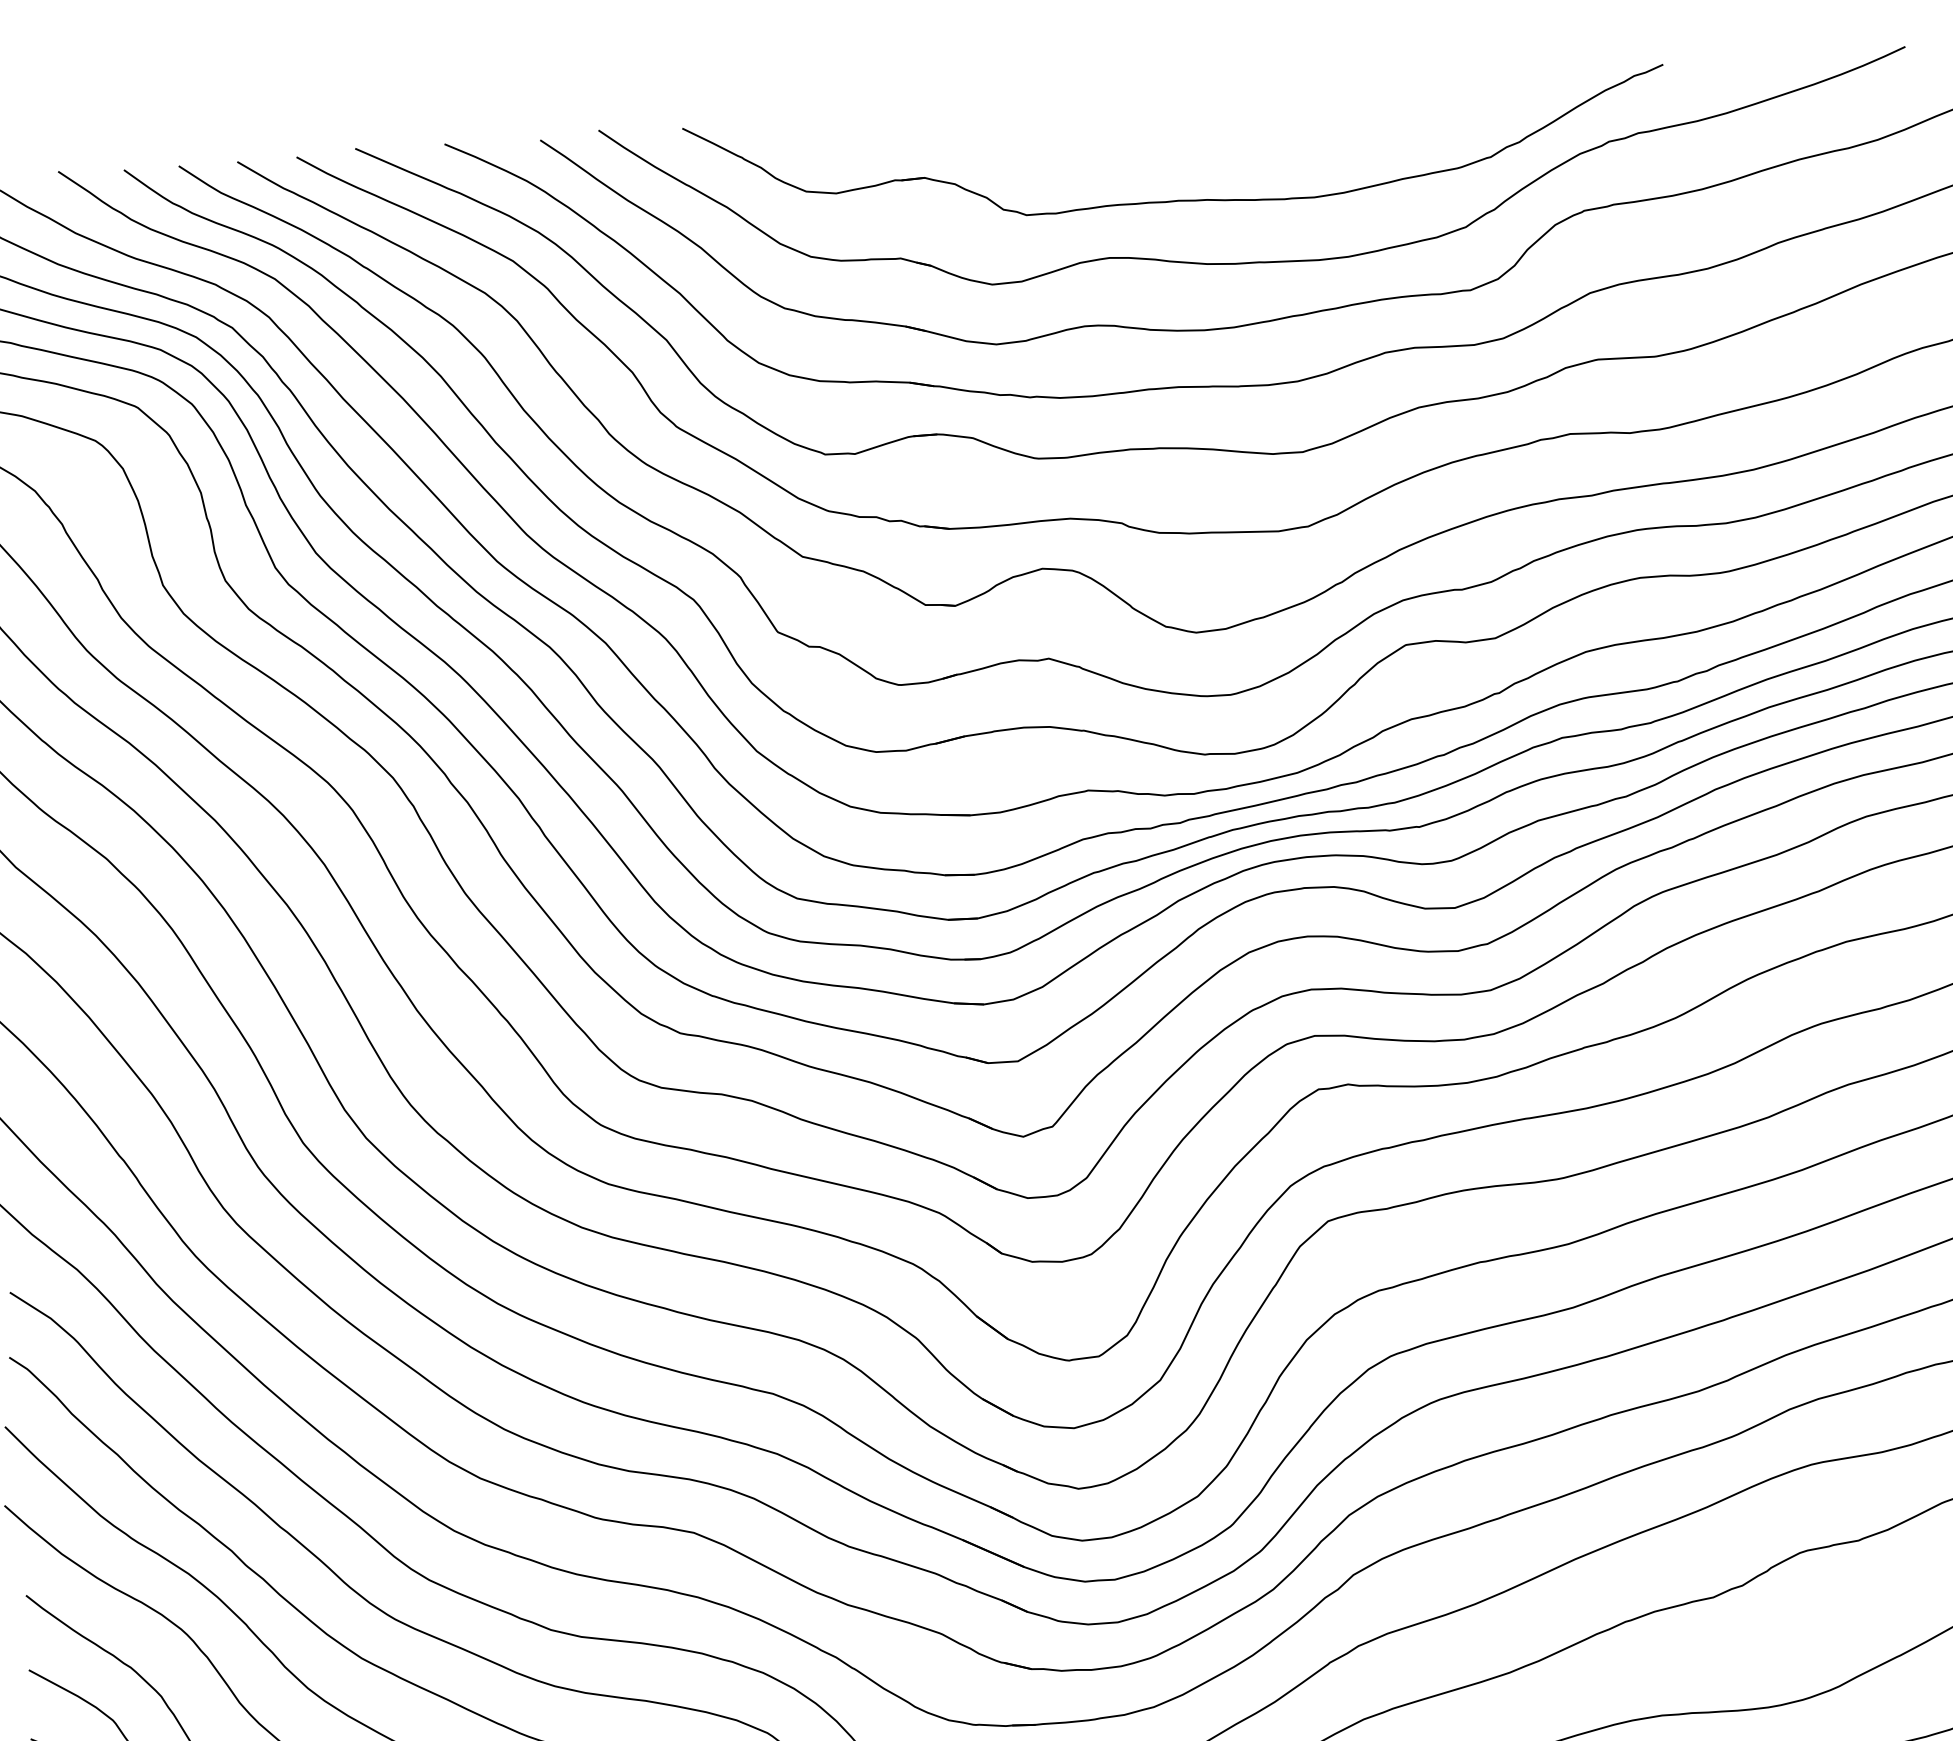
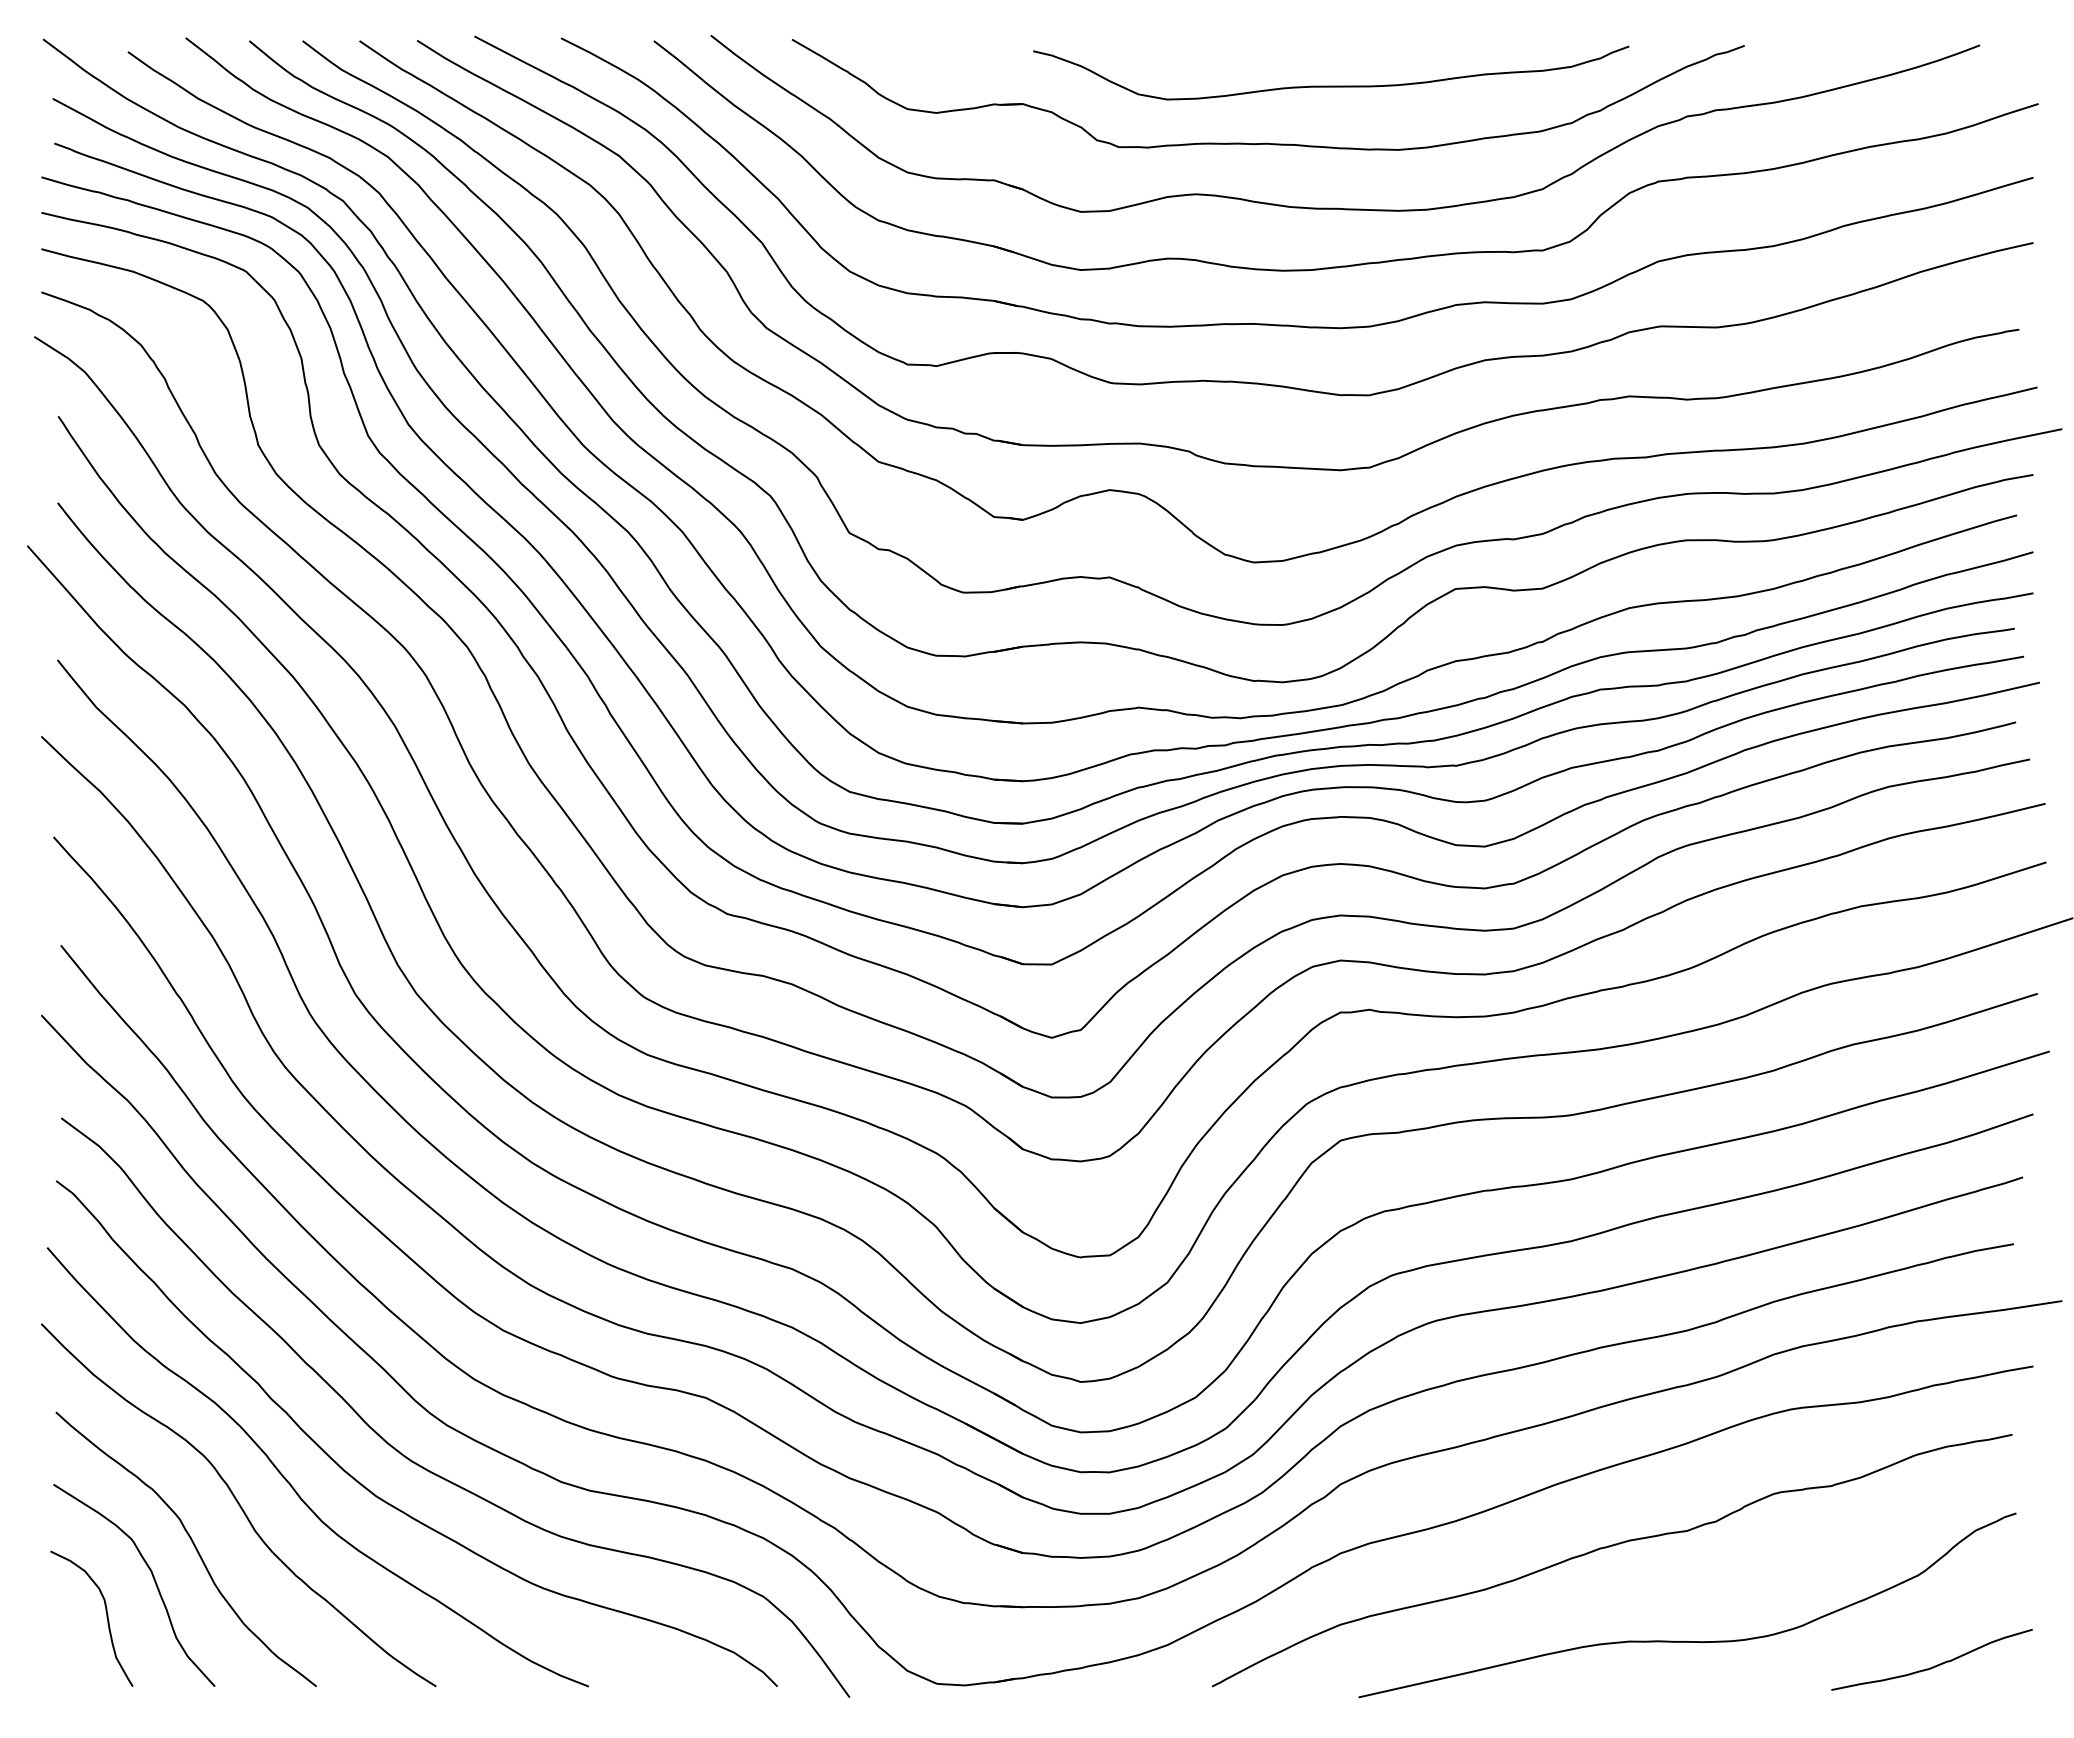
curve: (1240, 136) -> (1331, 85), added

